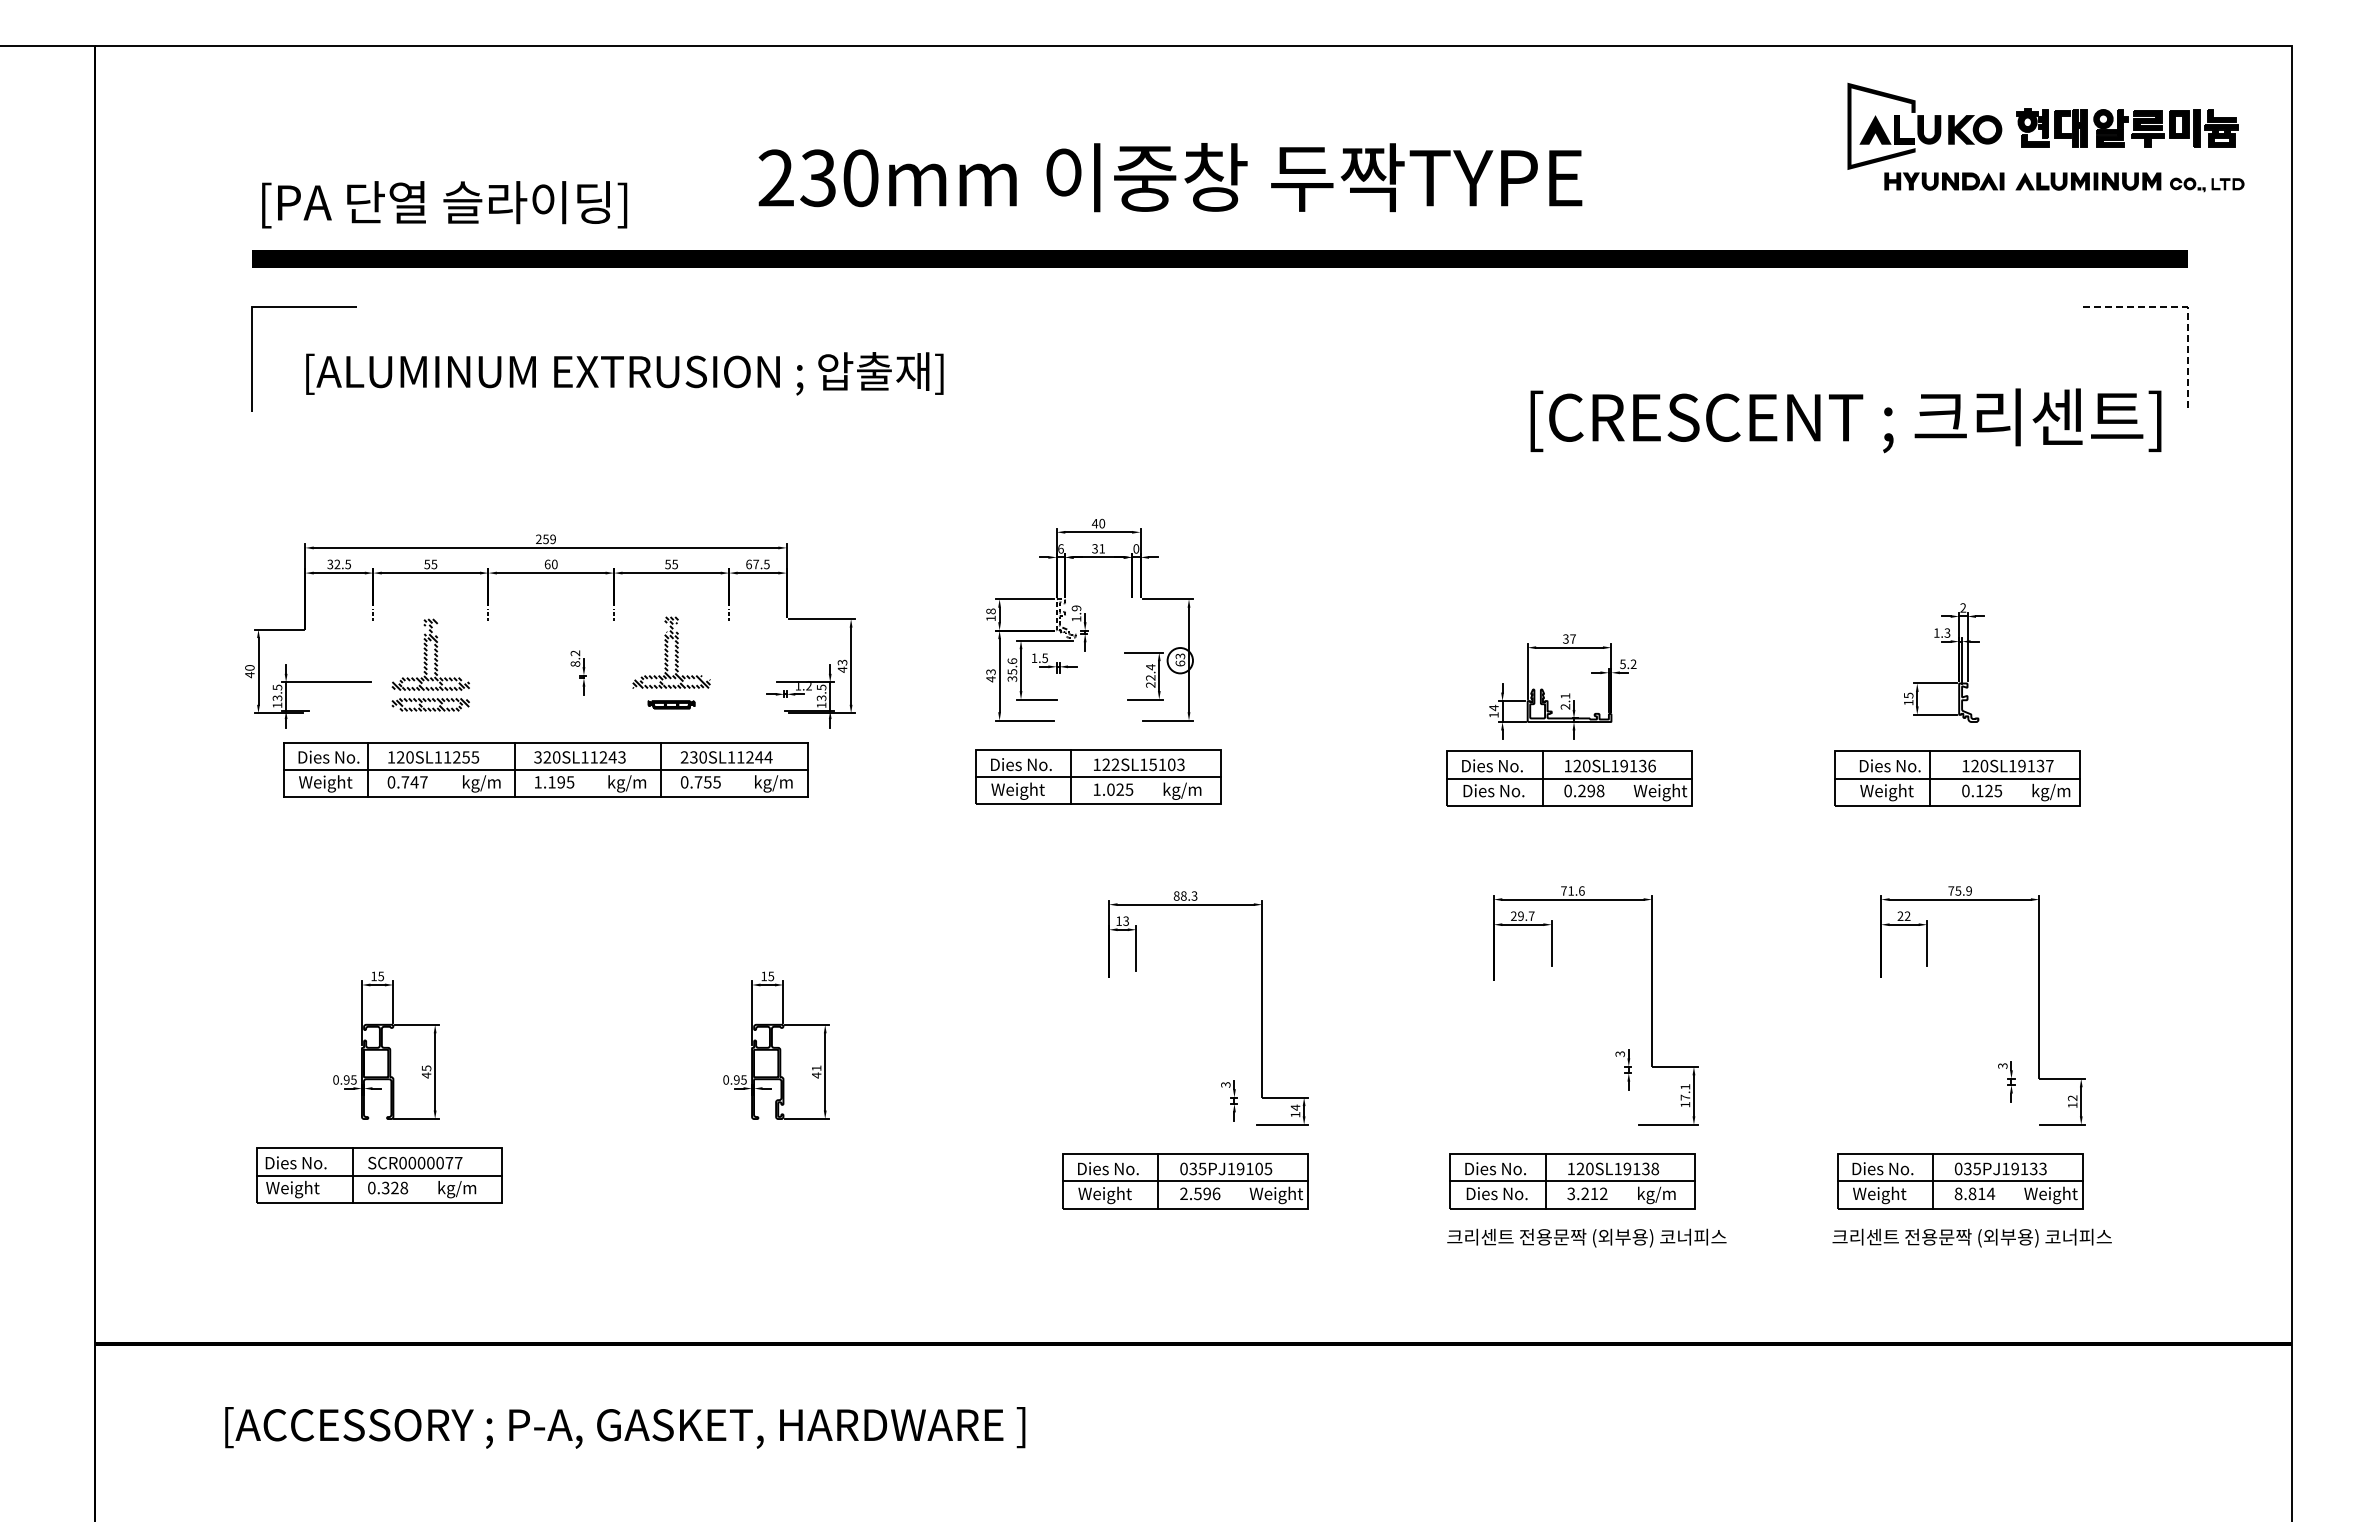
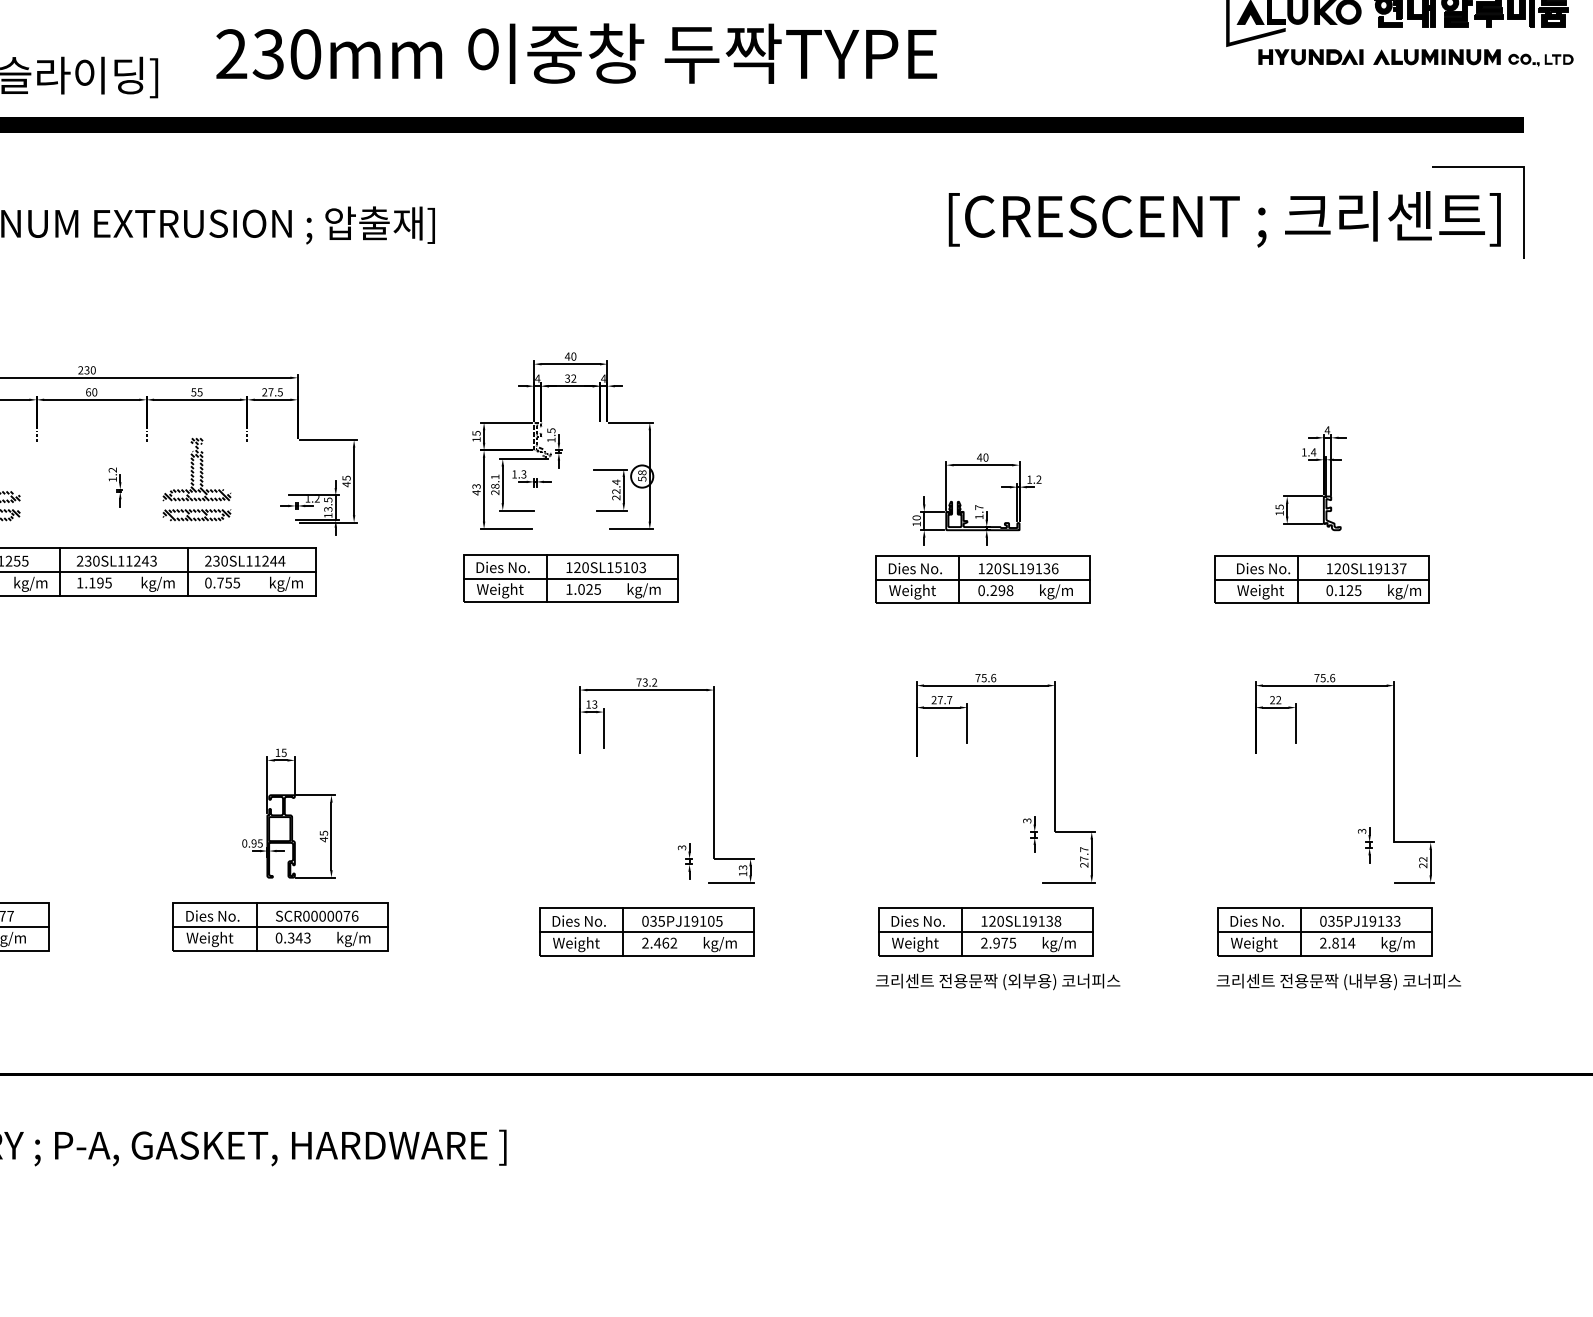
text: (1170, 177) -> (576, 53), moved
line: (2187, 307) -> (1523, 167), dashed -> solid
text: (1845, 420) -> (1224, 219), moved
text: (549, 539) -> (90, 370), 259 -> 230
text: (1061, 548) -> (538, 378), 6 -> 4
text: (1101, 548) -> (573, 378), 31 -> 32
text: (1136, 548) -> (603, 378), 0 -> 4
text: (748, 564) -> (264, 392), 67.5 -> 27.5
text: (1963, 607) -> (1327, 429), 2 -> 4
text: (1076, 608) -> (551, 430), 1.9 -> 1.5
text: (990, 611) -> (476, 433), 18 -> 15
text: (1947, 632) -> (1313, 451), 1.3 -> 1.4
text: (1568, 638) -> (981, 457), 37 -> 40
text: (1044, 657) -> (523, 473), 1.5 -> 1.3
text: (1180, 659) -> (642, 475), 63 -> 58
text: (841, 662) -> (345, 478), 43 -> 45
text: (575, 663) -> (112, 479), 8.2 -> 1.2
text: (1622, 664) -> (1029, 479), 5.2 -> 1.2
text: (1012, 669) -> (495, 484), 35.6 -> 28.1
text: (1565, 701) -> (979, 512), 2.1 -> 1.7
part: (671, 704) -> (196, 514), size x1.67
text: (1493, 707) -> (916, 517), 14 -> 10
text: (542, 757) -> (84, 561), 320SL11243 -> 230SL11243
text: (1115, 764) -> (585, 567), 122SL15103 -> 120SL15103
text: (1493, 792) -> (916, 591), Dies No. -> Weight
text: (1660, 792) -> (1062, 591), Weight -> kg/m
text: (1570, 890) -> (983, 677), 71.6 -> 75.6
text: (1969, 890) -> (1332, 677), 75.9 -> 75.6
text: (1185, 895) -> (646, 682), 88.3 -> 73.2
text: (1520, 915) -> (939, 699), 29.7 -> 27.7
text: (816, 1068) -> (323, 833), 41 -> 45
text: (1685, 1095) -> (1084, 857), 17.1 -> 27.7
text: (2072, 1105) -> (1423, 865), 12 -> 22
text: (1295, 1107) -> (743, 867), 14 -> 13
part: (766, 1175) -> (280, 927), added
text: (1206, 1193) -> (665, 942), 2.596 -> 2.462
text: (1587, 1193) -> (998, 942), 3.212 -> 2.975
text: (1958, 1193) -> (1323, 942), 8.814 -> 2.814
text: (1276, 1195) -> (726, 944), Weight -> kg/m
text: (1496, 1195) -> (918, 944), Dies No. -> Weight
text: (2050, 1195) -> (1403, 944), Weight -> kg/m
text: (1973, 1237) -> (1336, 981), 크리센트 전용문짝 (외부용) 코너피스 -> 크리센트 전용문짝 (내부용) 코너피스

